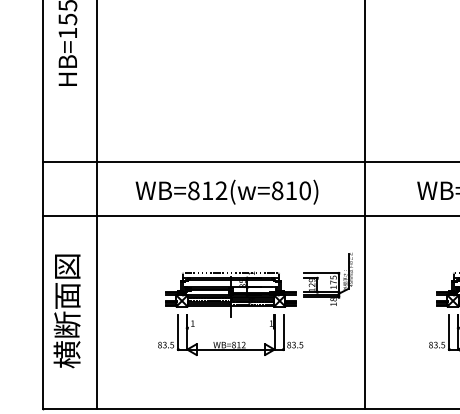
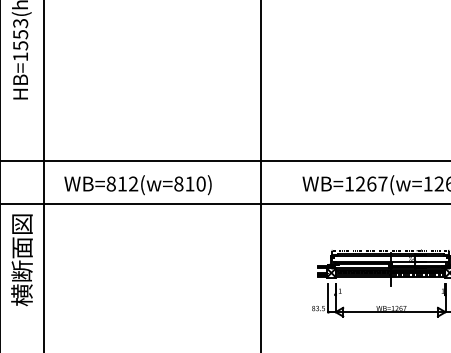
text: (226, 192) -> (137, 185), moved
part: (254, 304) -> (171, 275), removed
text: (66, 311) -> (21, 260), moved

